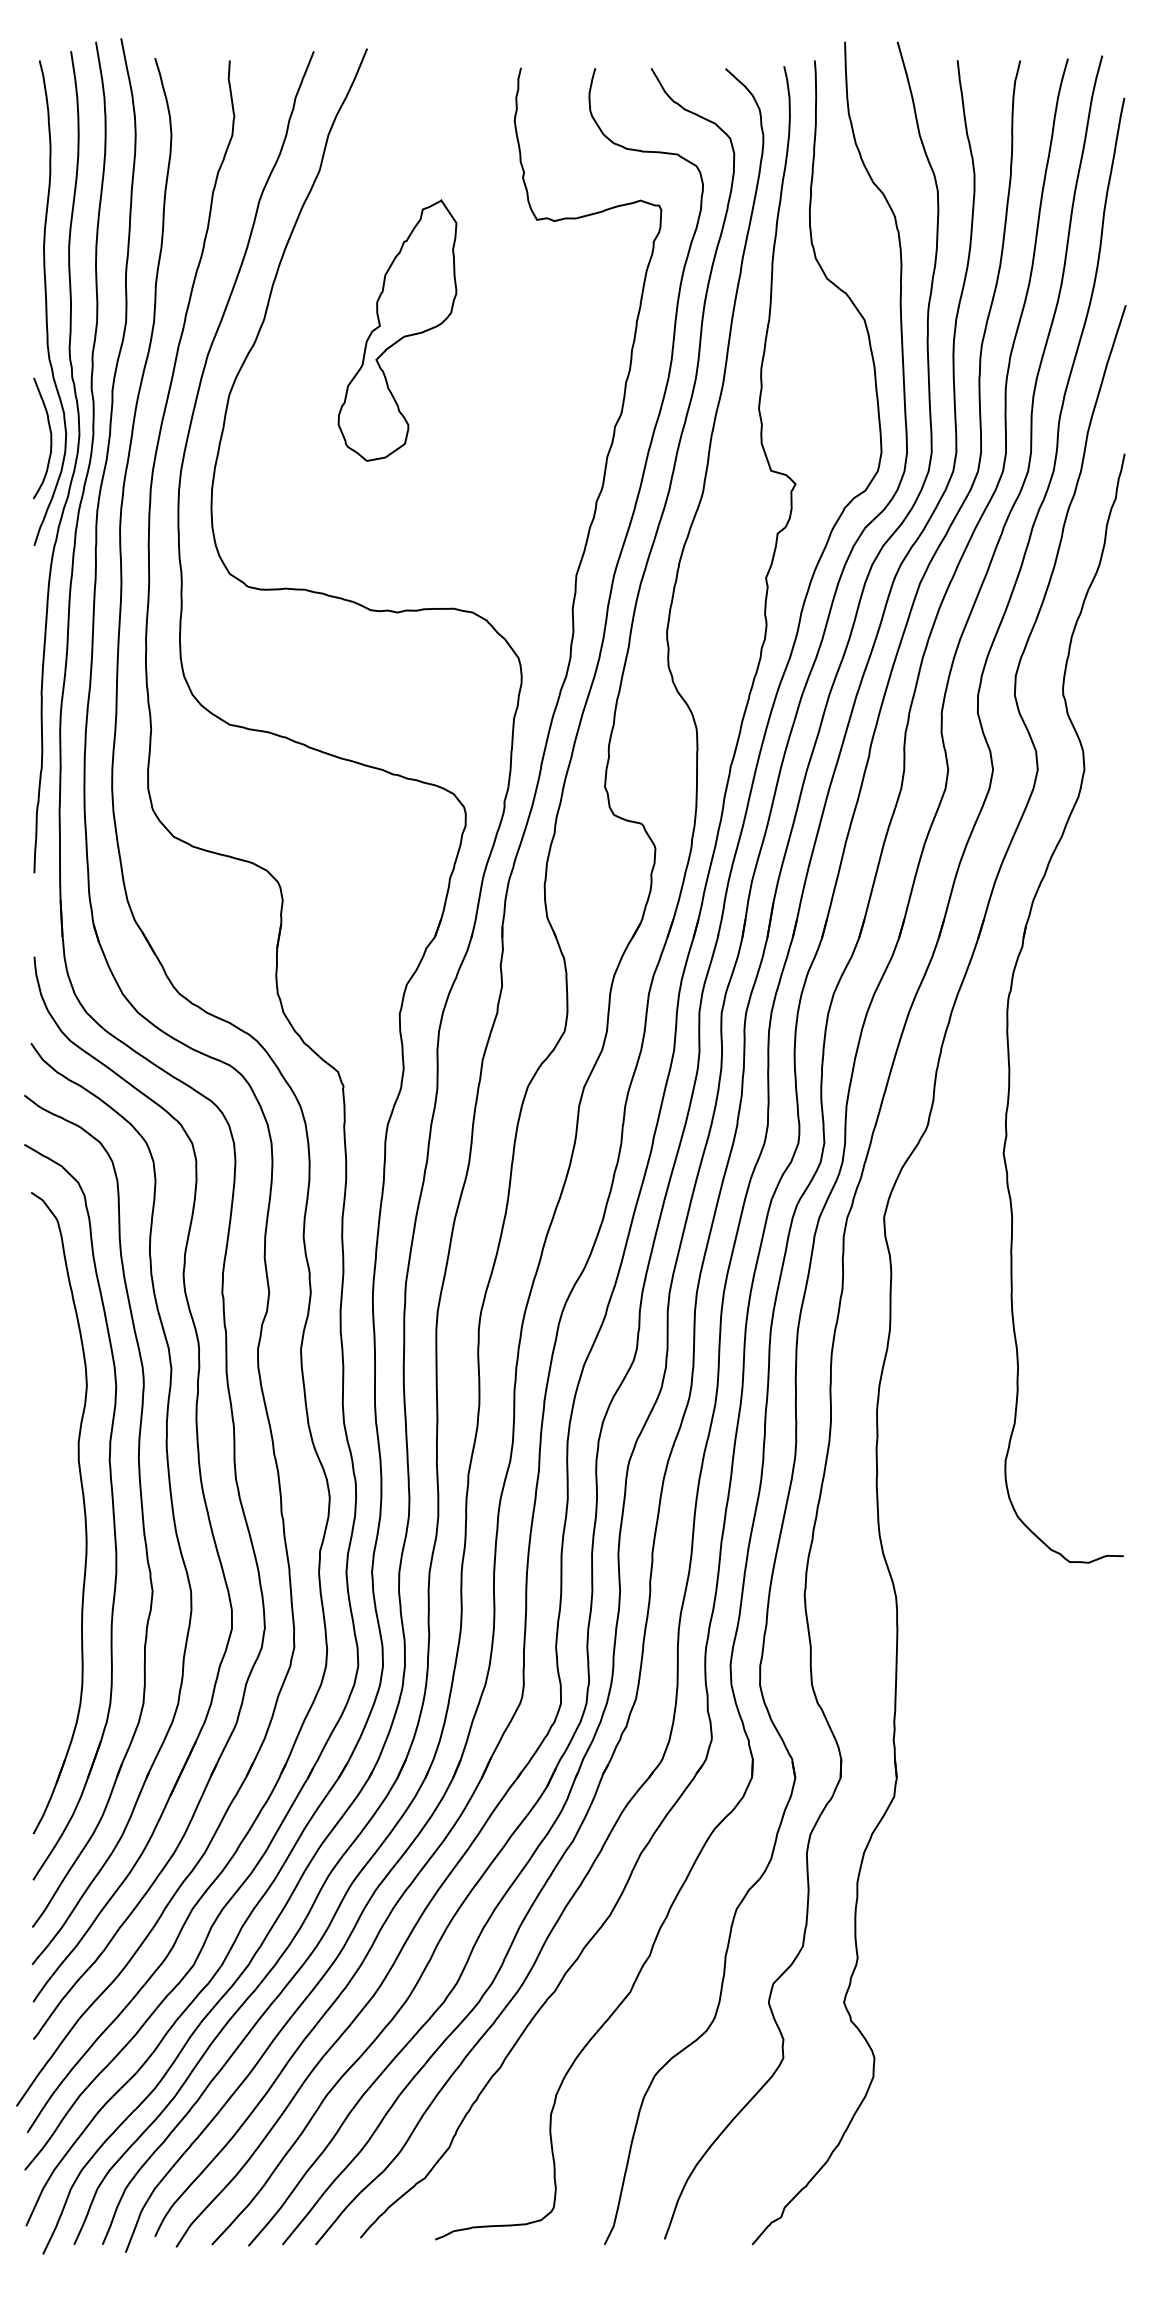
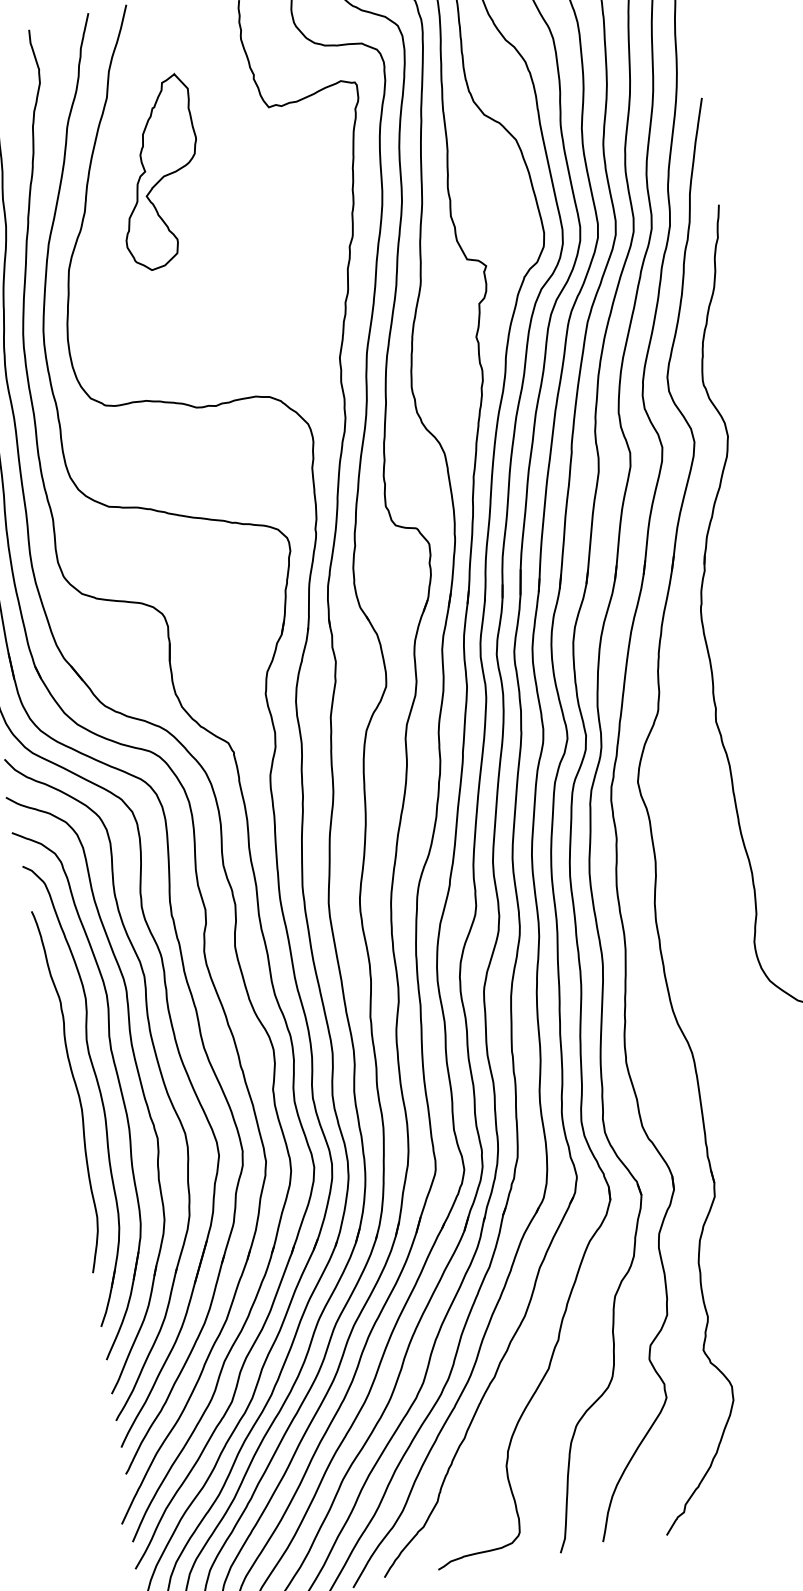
part: (397, 330) -> (158, 172), moved
curve: (53, 1507) -> (76, 1090), added

